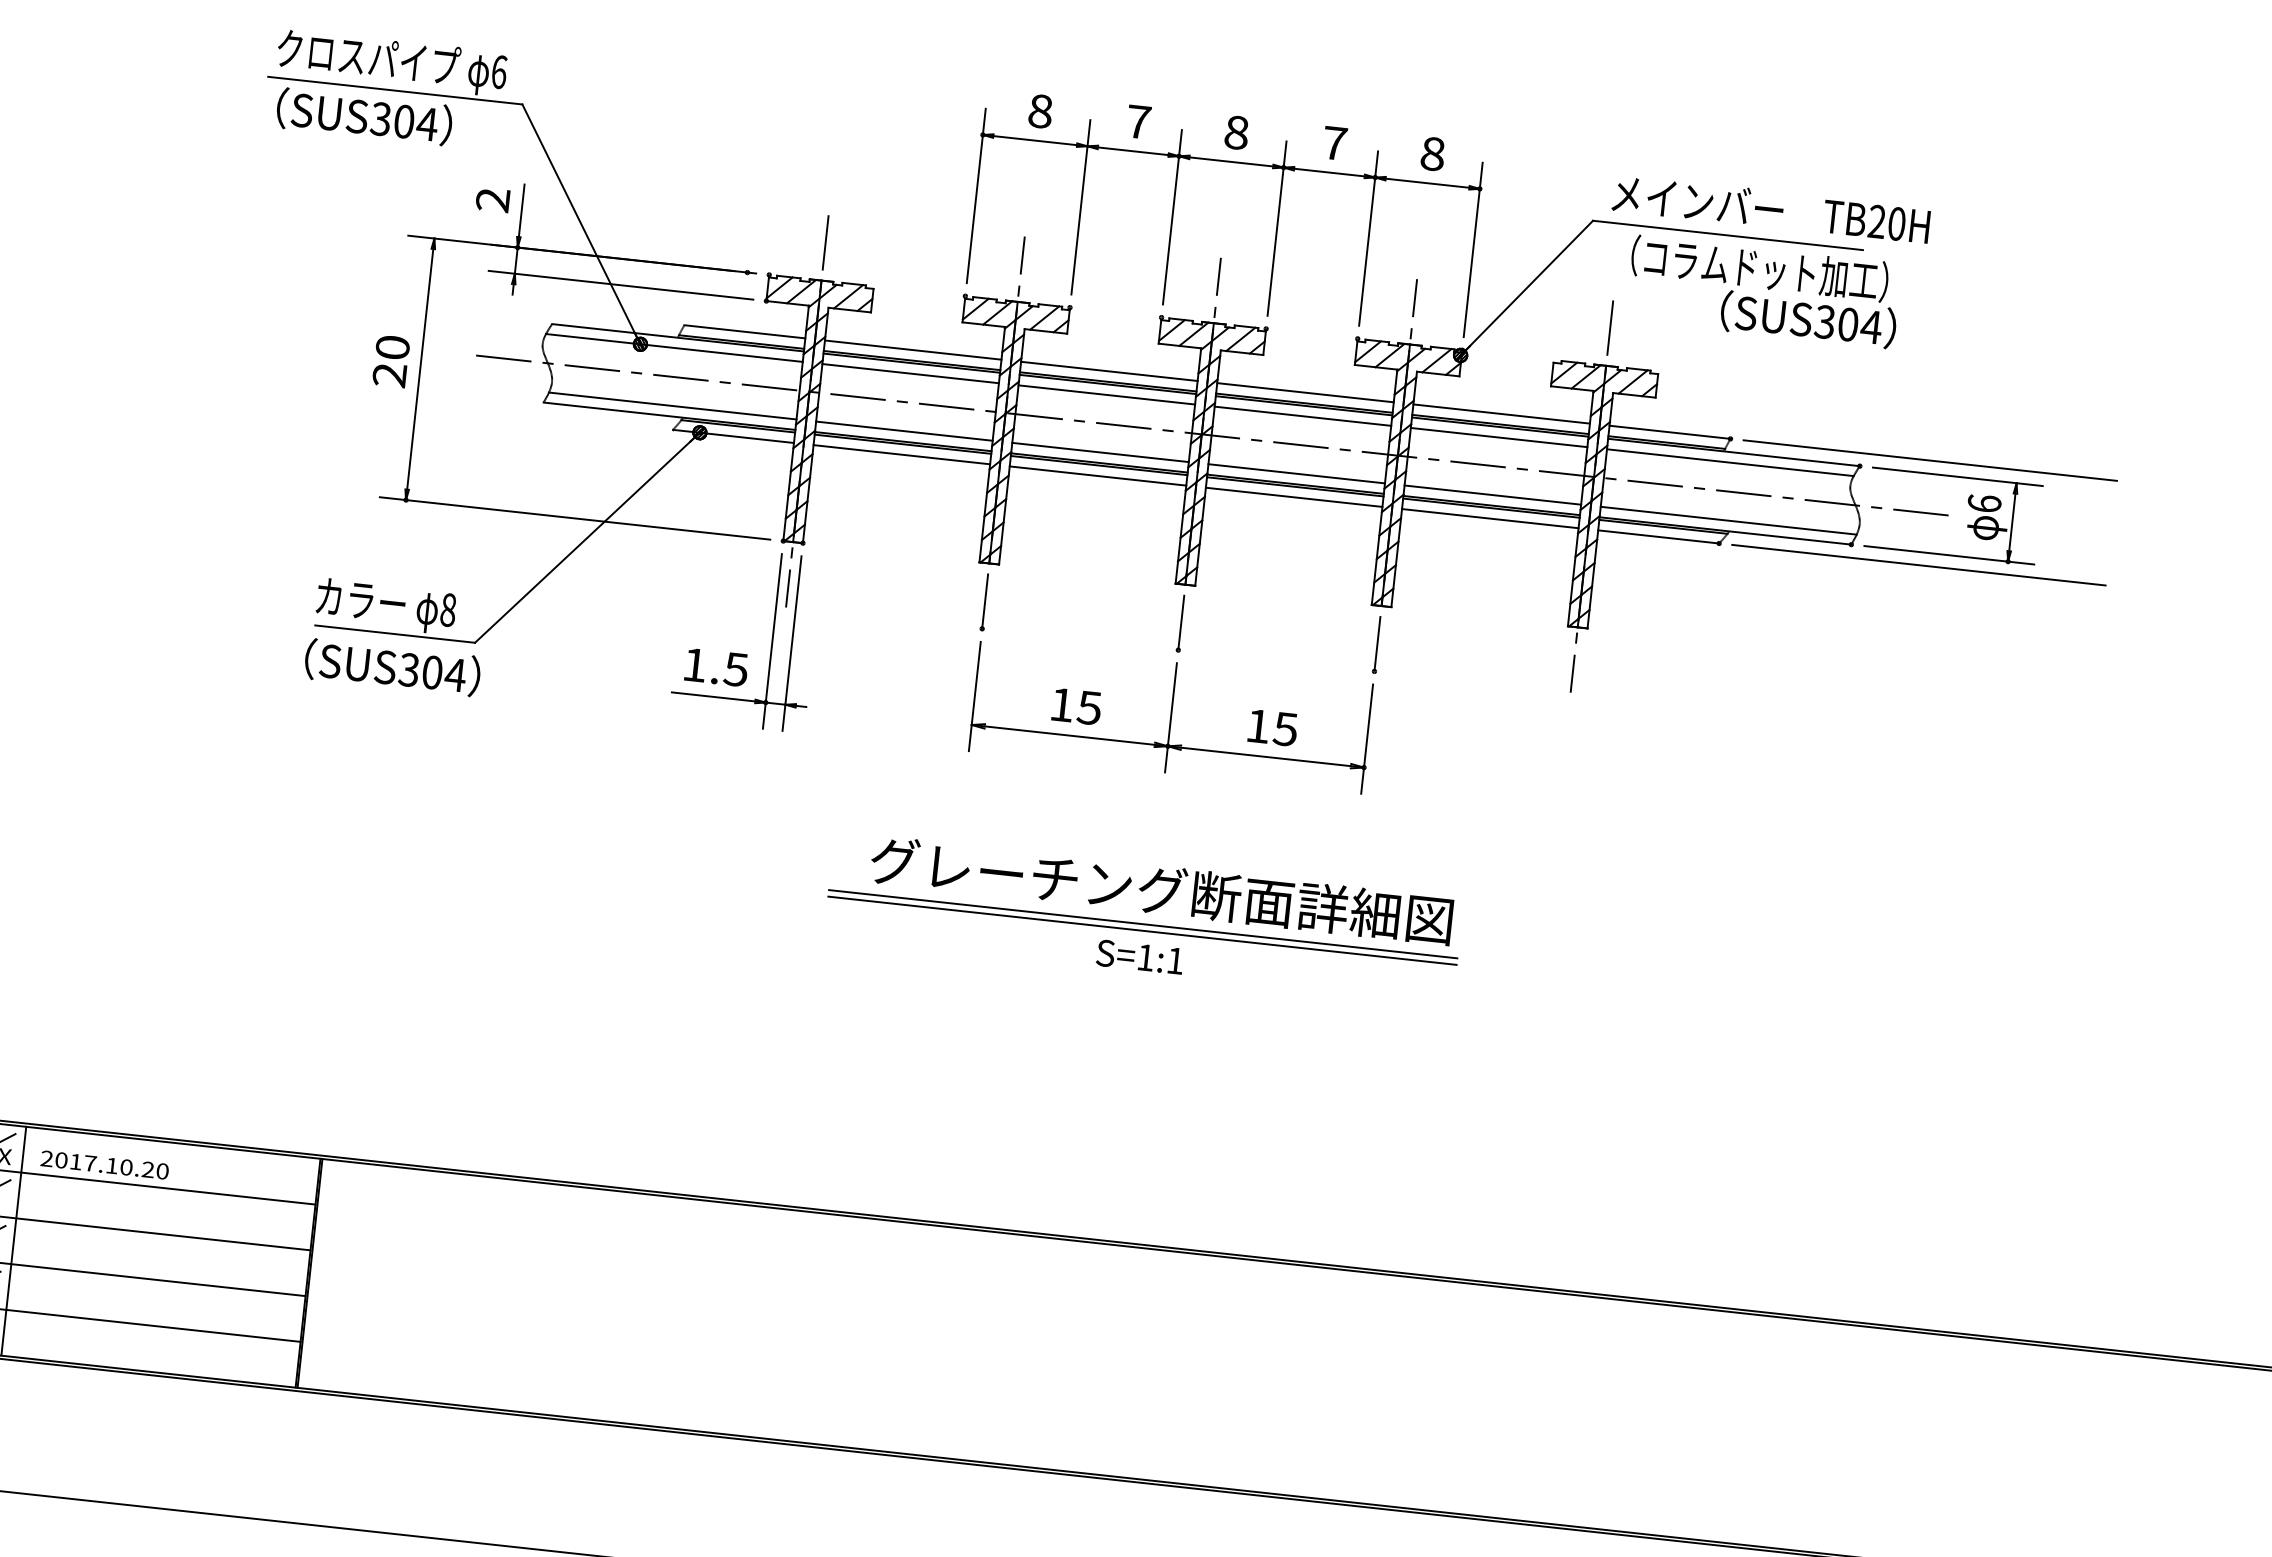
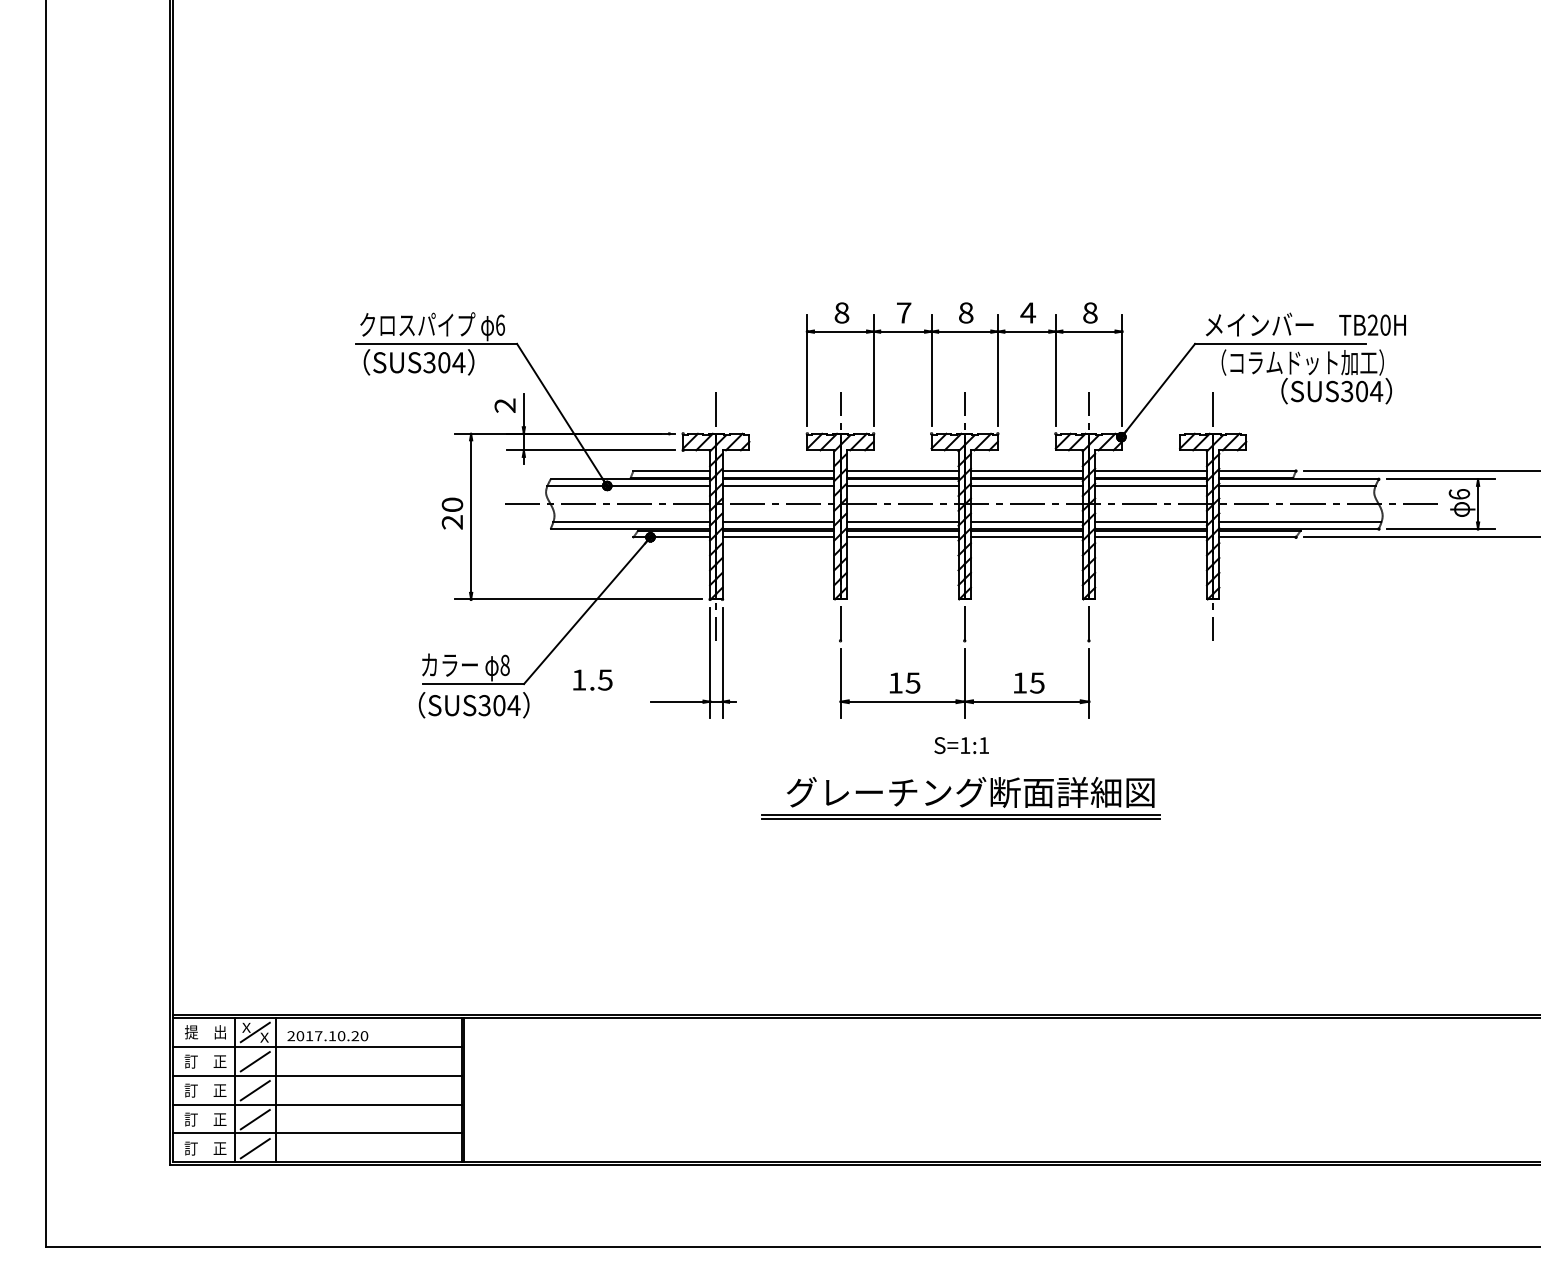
text: (1335, 142) -> (1028, 312), 7 -> 4
text: (716, 666) -> (592, 679), moved
text: (1139, 956) -> (961, 745), moved

